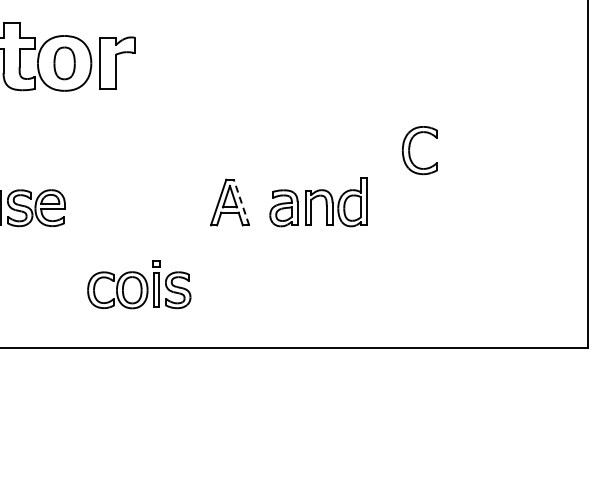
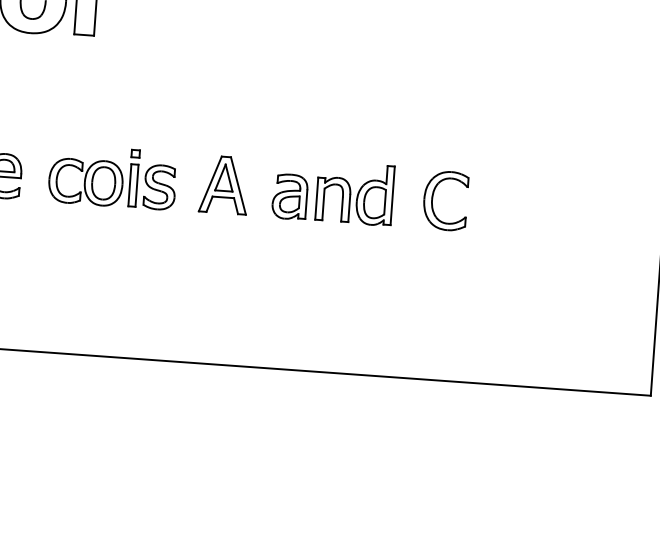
part: (410, 148) -> (433, 197), moved
line: (241, 202) -> (238, 185), dashed -> solid
part: (139, 284) -> (113, 176), moved

